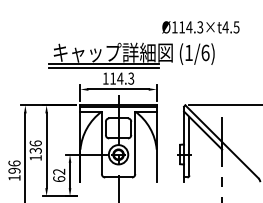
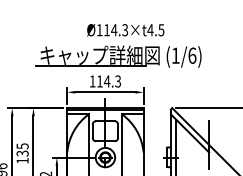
text: (200, 27) -> (125, 30), moved
line: (104, 67) -> (91, 70), removed
text: (35, 143) -> (22, 146), 136 -> 135

